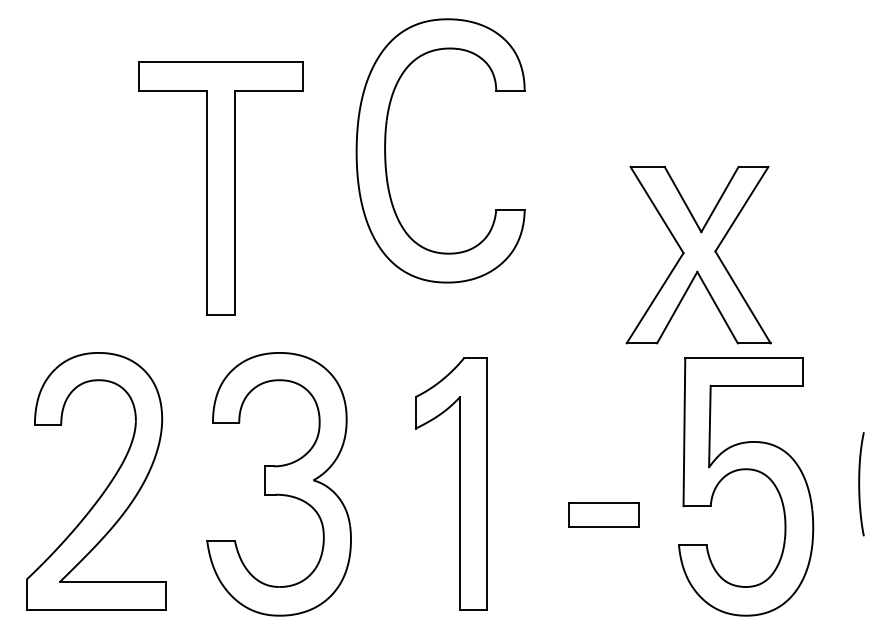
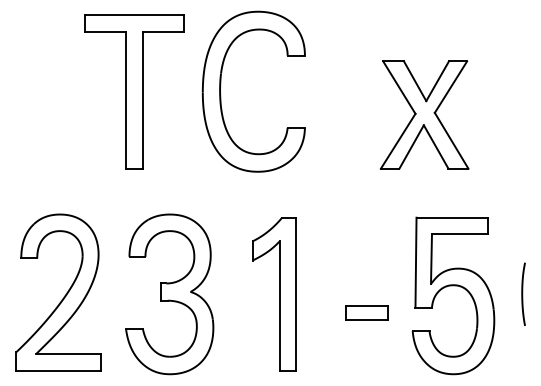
part: (387, 157) -> (221, 95), moved
part: (221, 188) -> (134, 91), moved
part: (698, 254) -> (424, 114), moved

